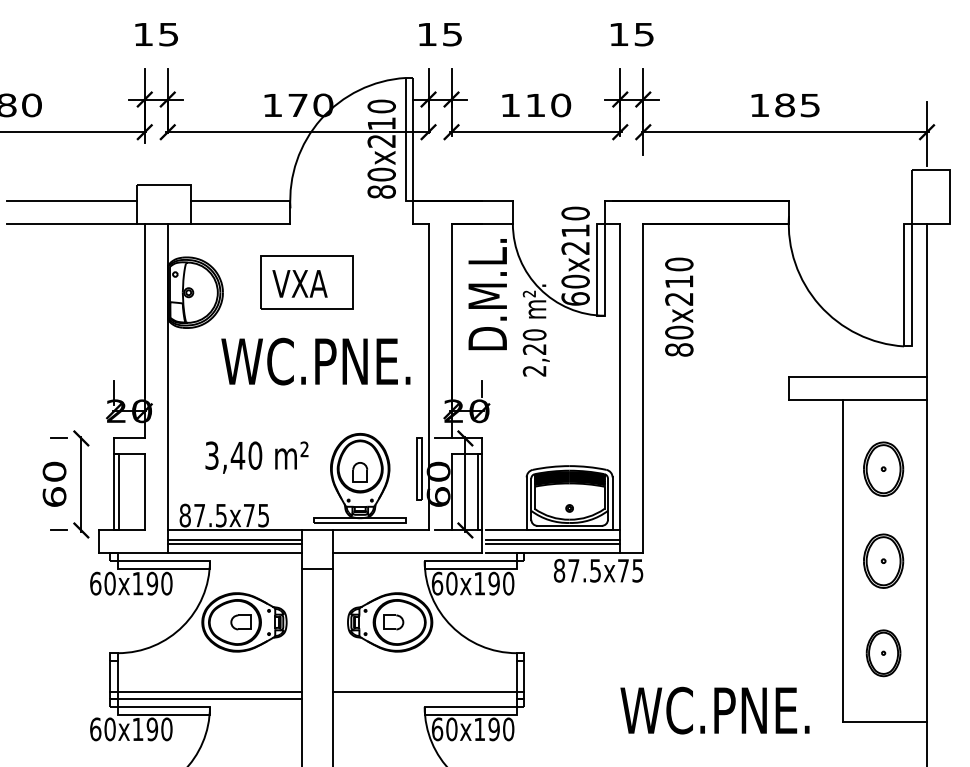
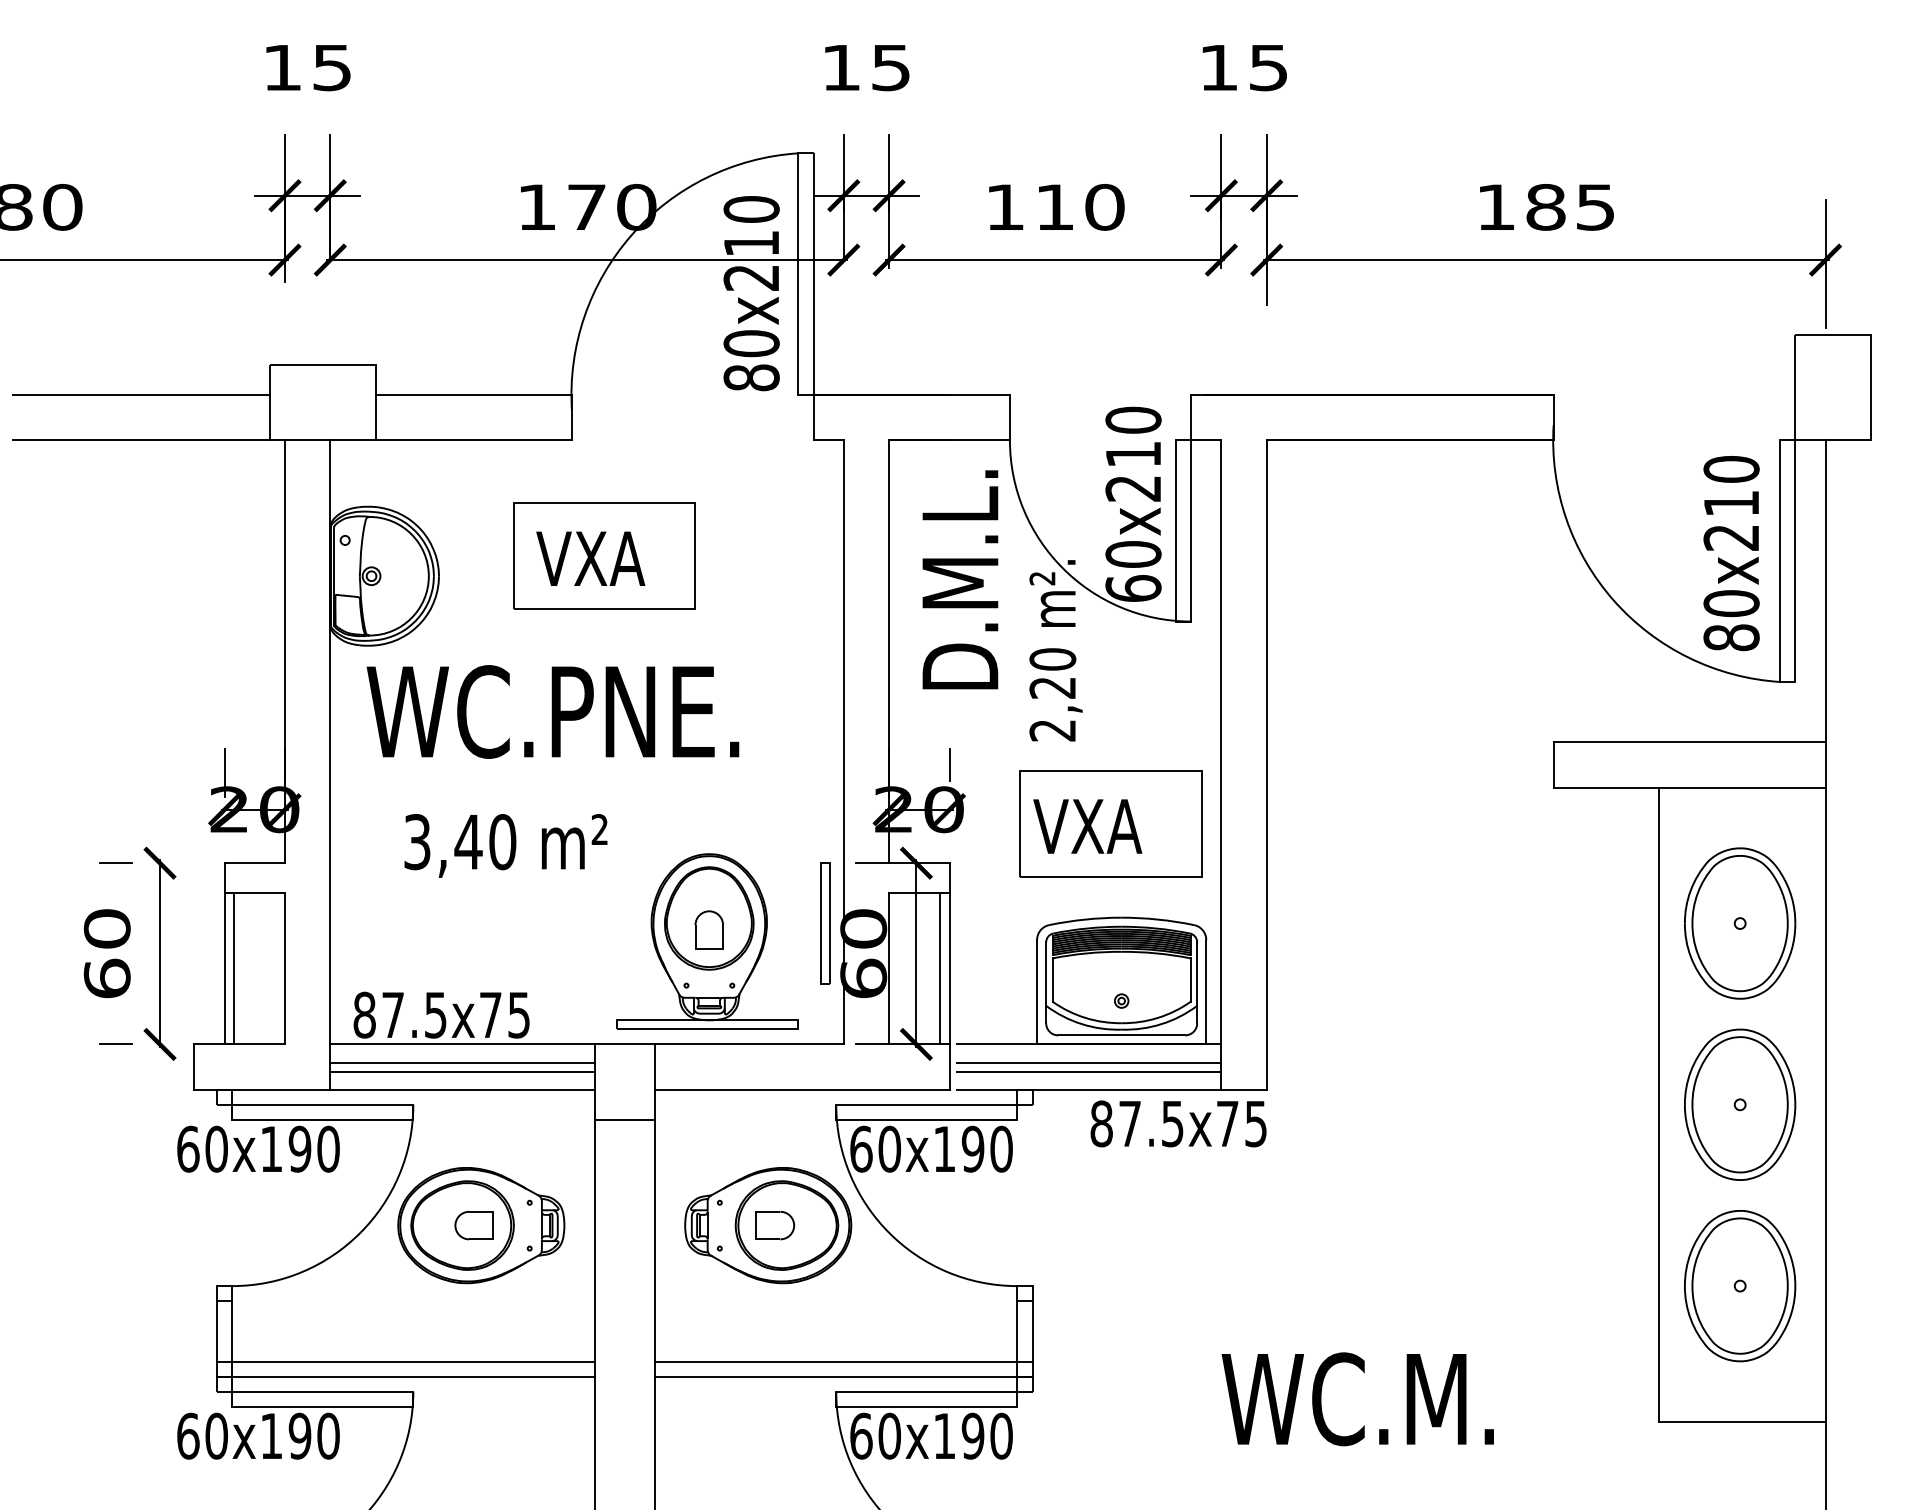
text: (679, 306) -> (1731, 552), moved
text: (315, 361) -> (552, 711), moved
part: (563, 418) -> (1109, 823), added
text: (256, 457) -> (504, 845), moved
part: (883, 469) -> (1739, 924), size x1.43
part: (883, 561) -> (1739, 1105), size x1.43
part: (883, 653) -> (1739, 1286), size x1.67
line: (424, 699) -> (835, 1377), added
text: (763, 710) -> (1503, 1398), WC.PNE. -> WC.M.

